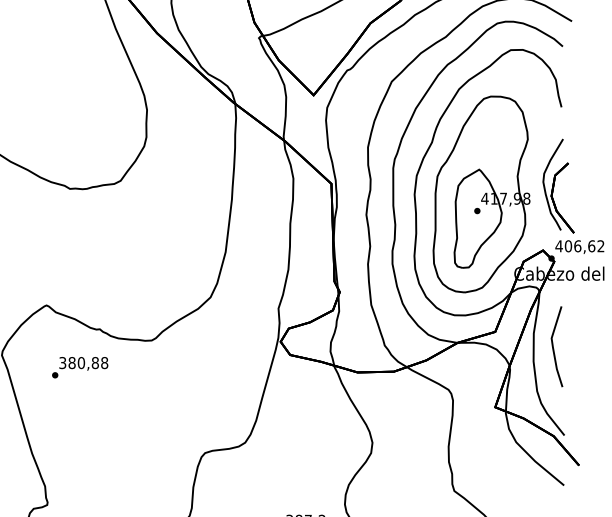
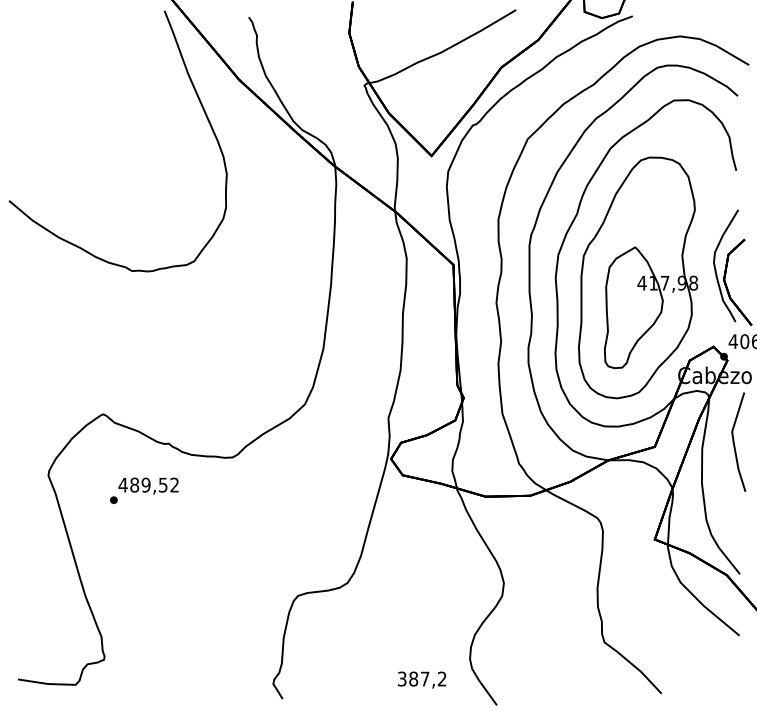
part: (477, 211) -> (632, 298), removed
part: (556, 346) -> (738, 441), moved
text: (83, 362) -> (148, 484), 380,88 -> 489,52

